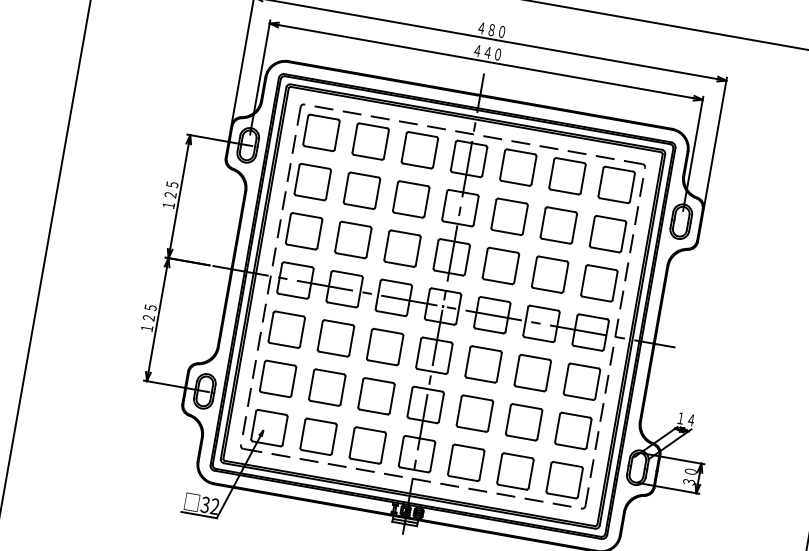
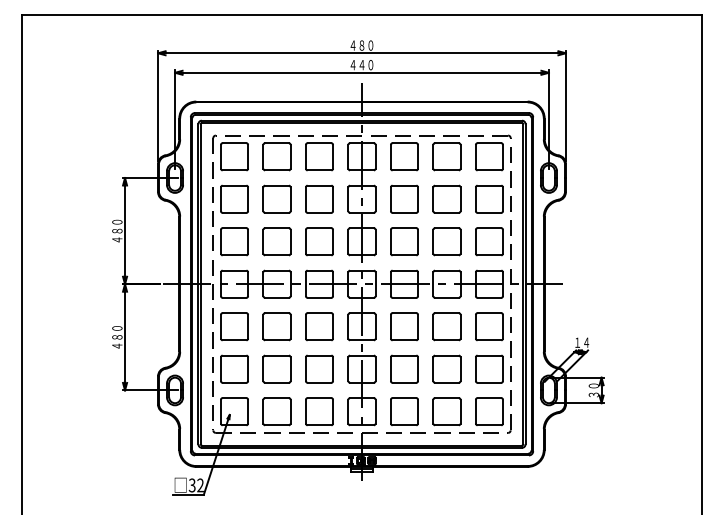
text: (170, 194) -> (117, 230), １２５ -> ４８０
text: (149, 318) -> (117, 337), １２５ -> ４８０

